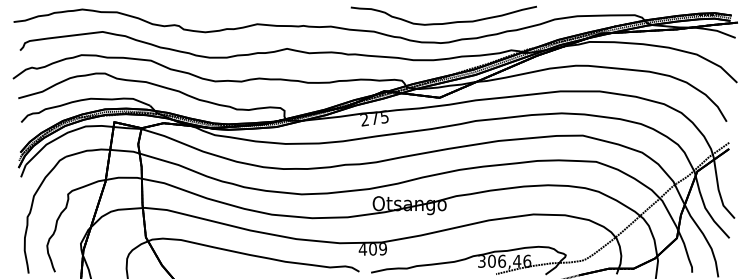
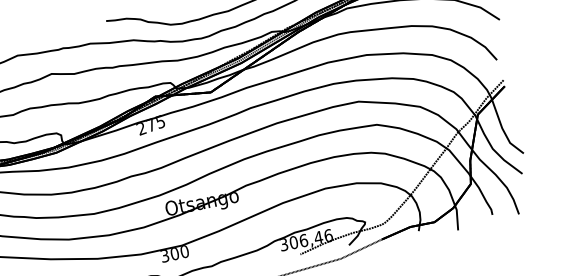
text: (372, 249) -> (174, 254), 409 -> 300

